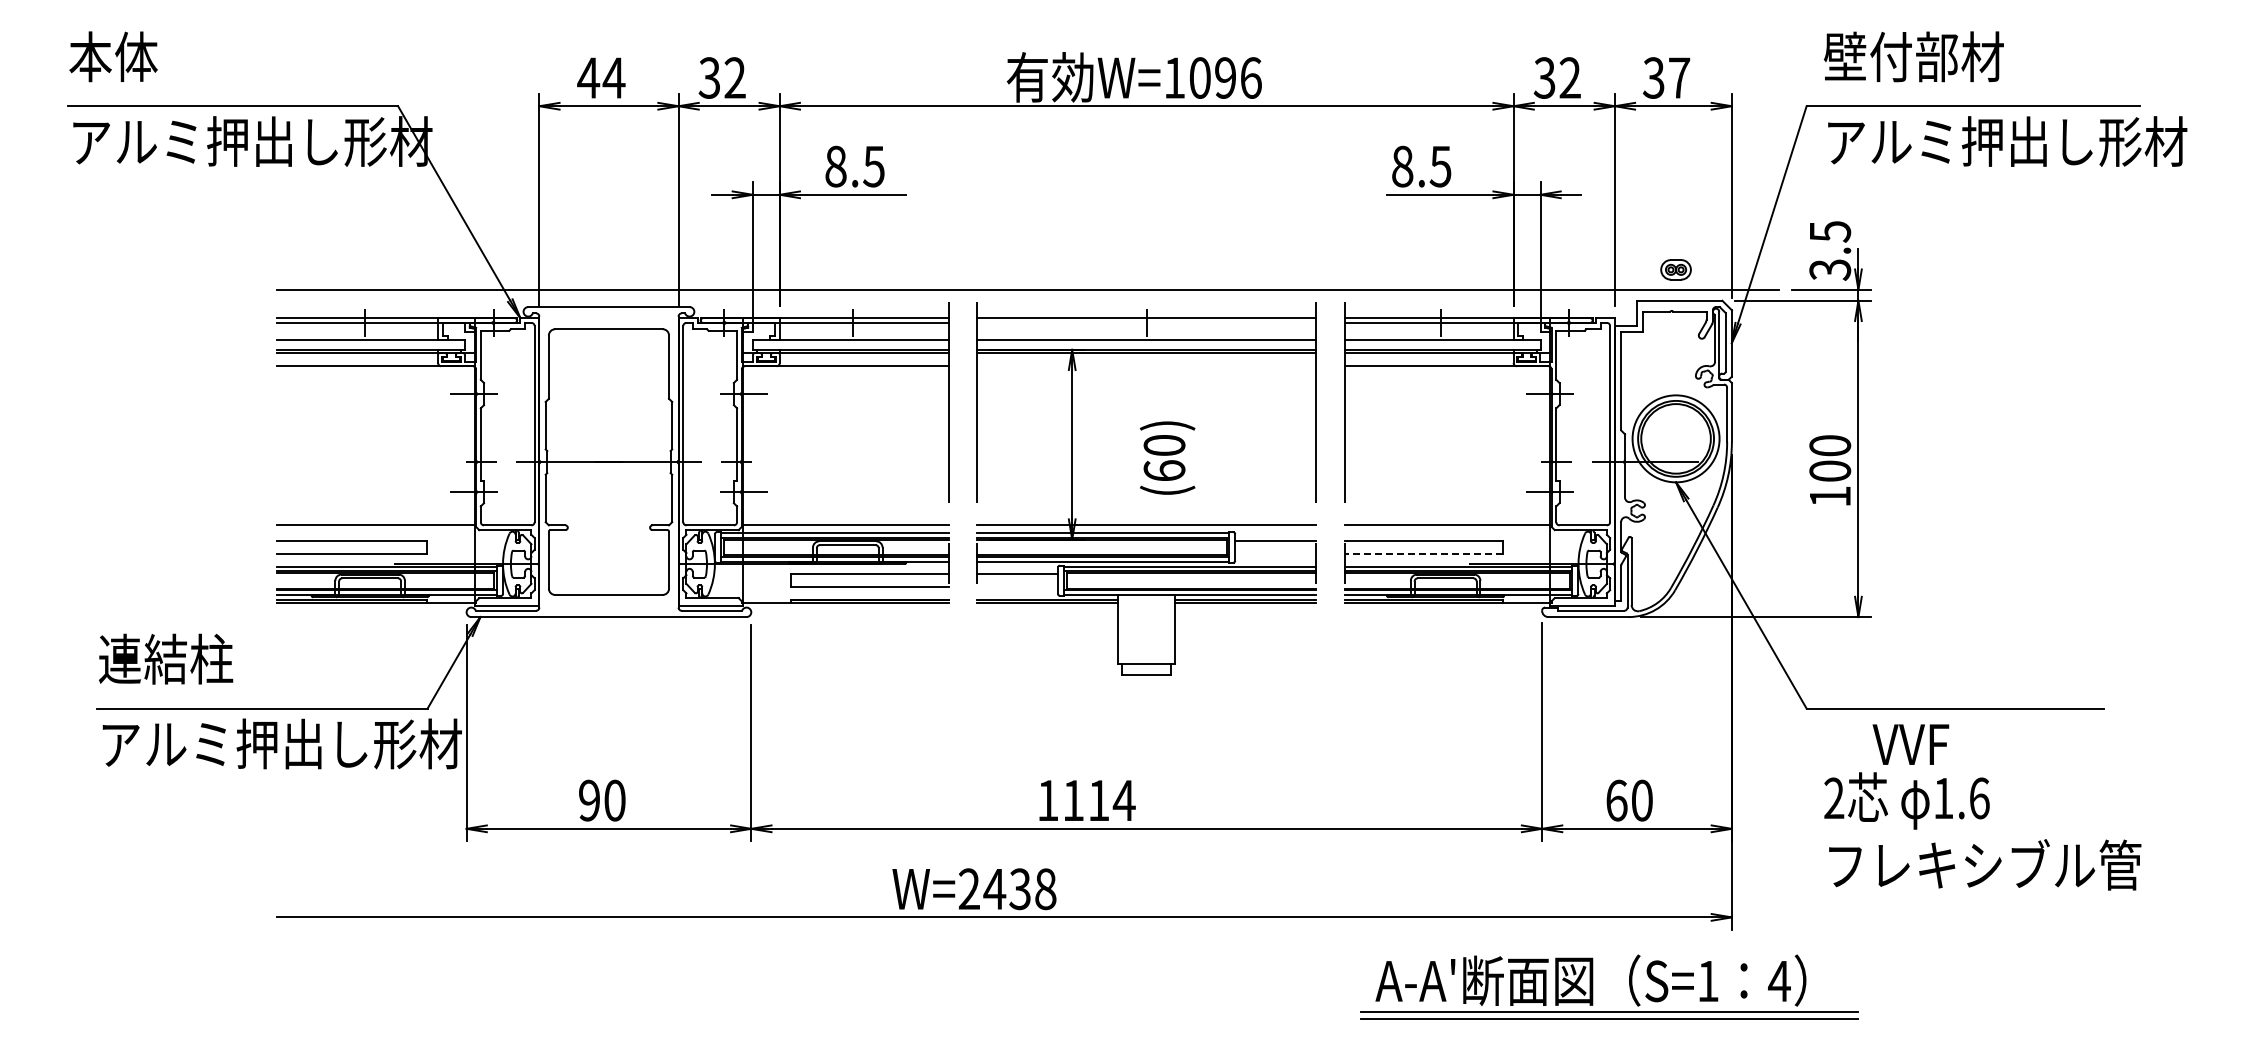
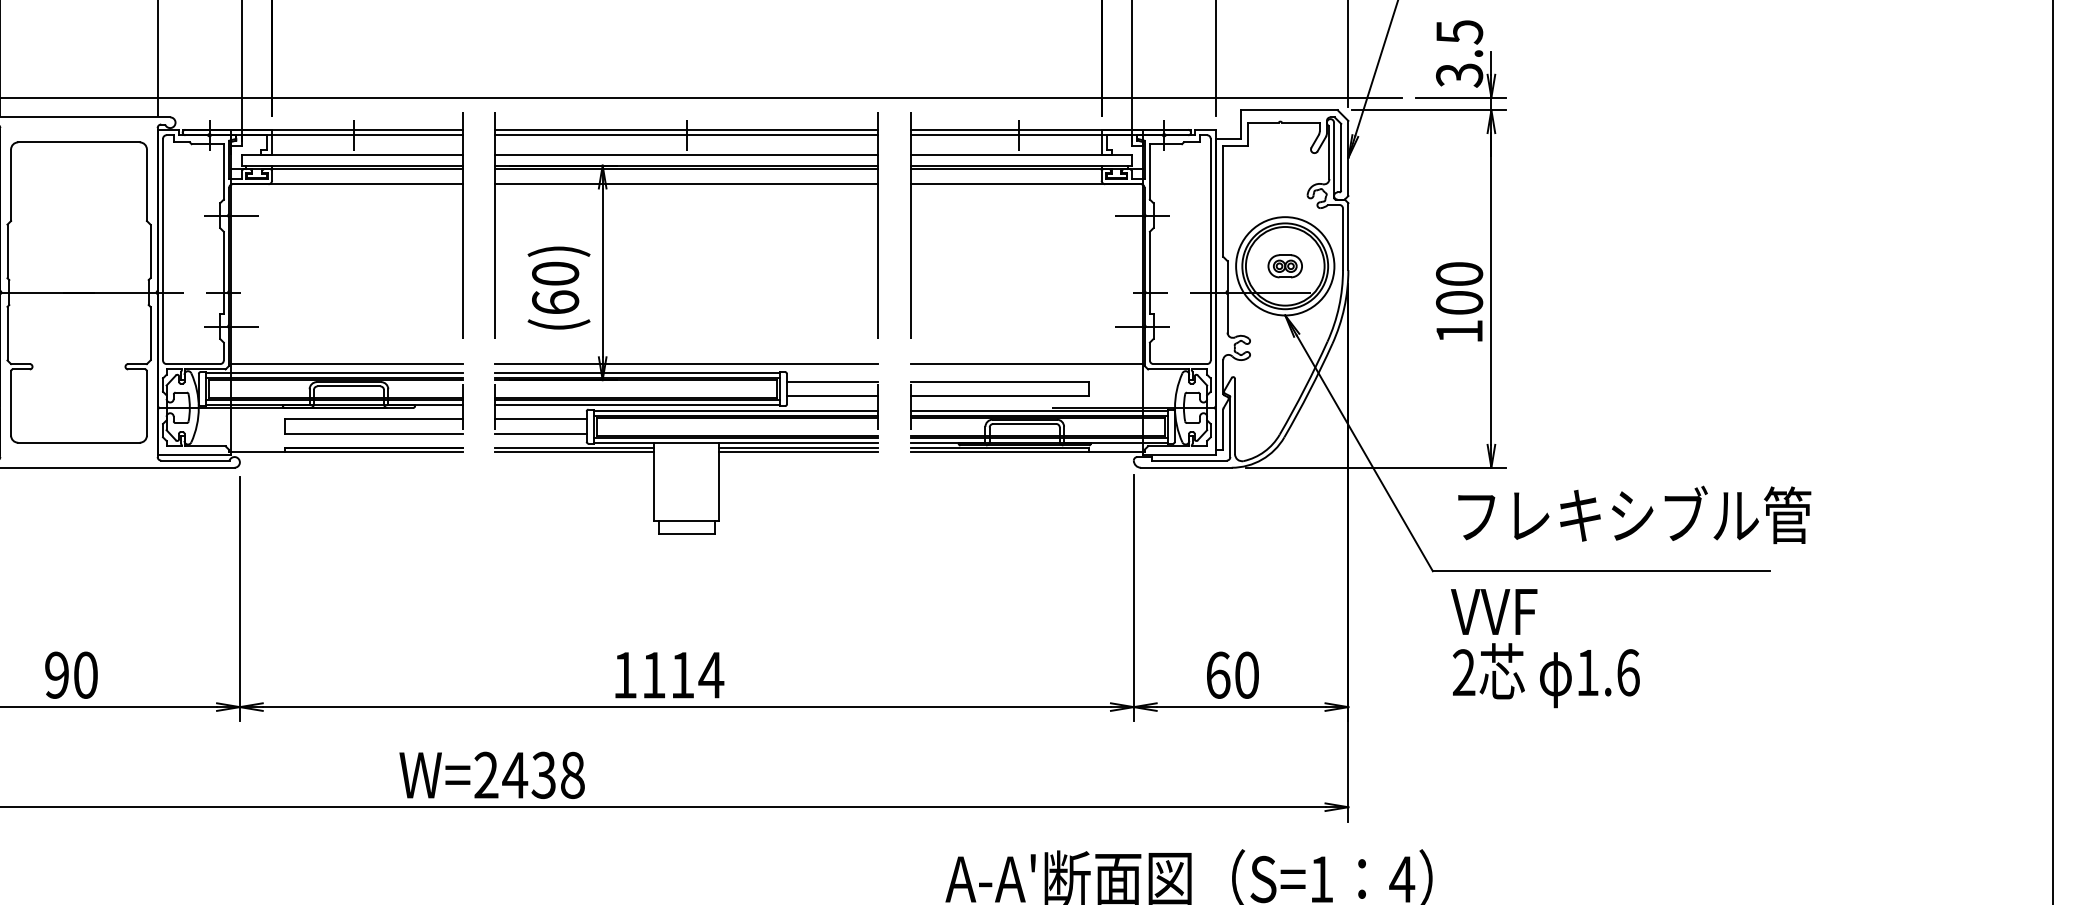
part: (1675, 269) -> (1284, 265), moved
line: (1146, 322) -> (686, 134), added
line: (1146, 366) -> (686, 184), added
text: (1167, 457) -> (558, 287), moved
line: (1275, 553) -> (832, 395), added
line: (1423, 553) -> (999, 395), dashed -> solid
line: (1017, 587) -> (540, 434), added
text: (1910, 744) -> (1493, 611), moved
text: (1087, 800) -> (669, 675), moved
text: (1985, 864) -> (1635, 514), moved

